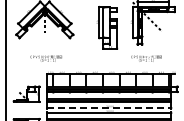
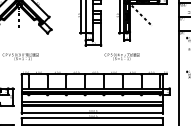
text: (146, 58) -> (122, 56), moved
line: (109, 108) -> (92, 113), dashed -> solid

